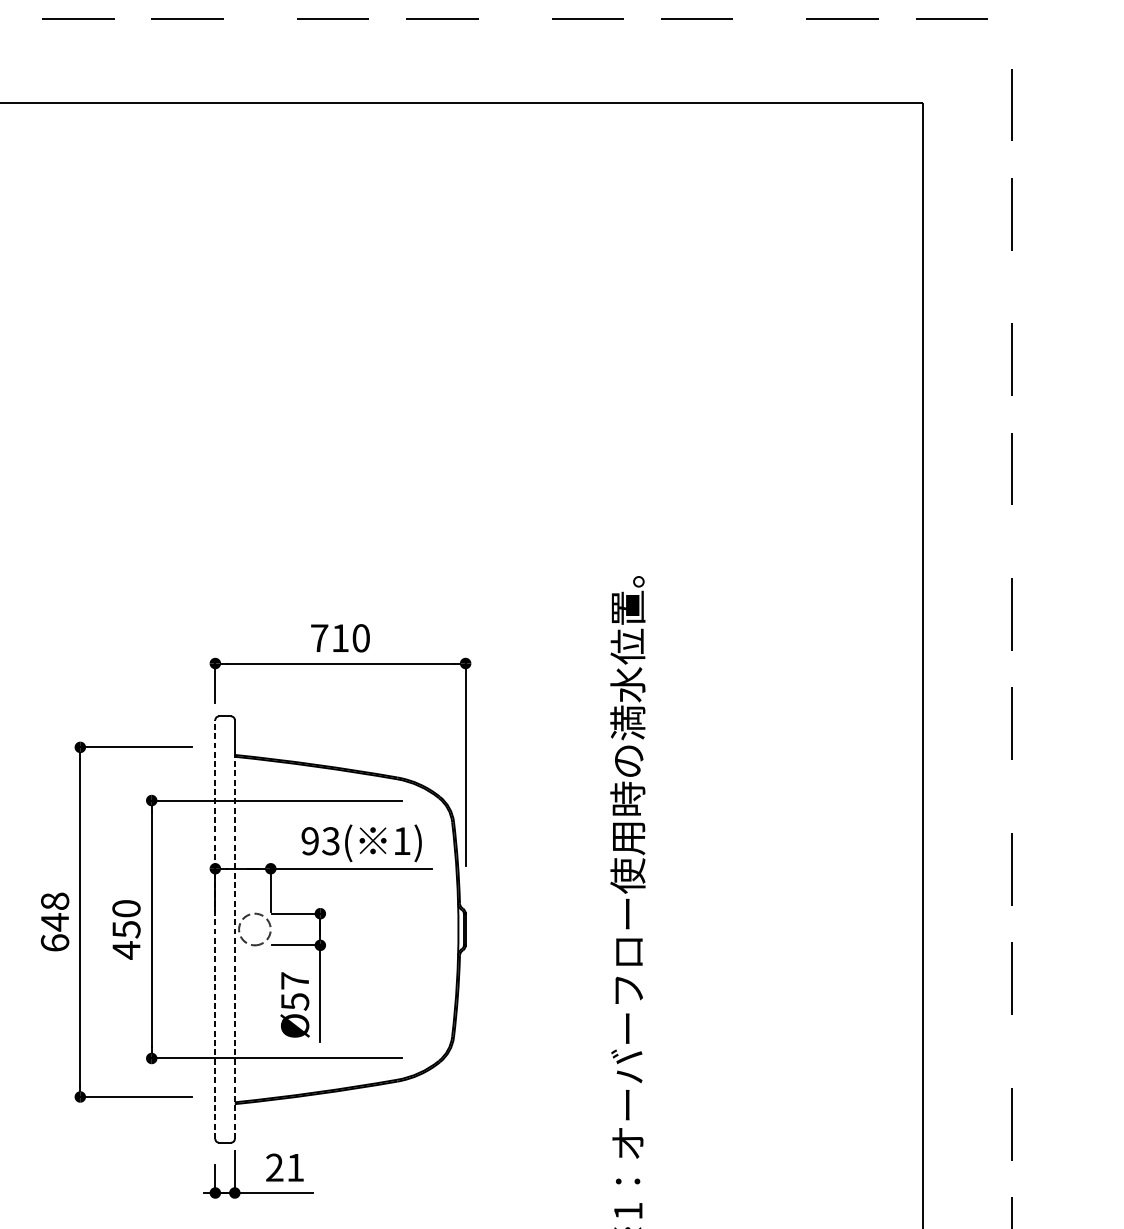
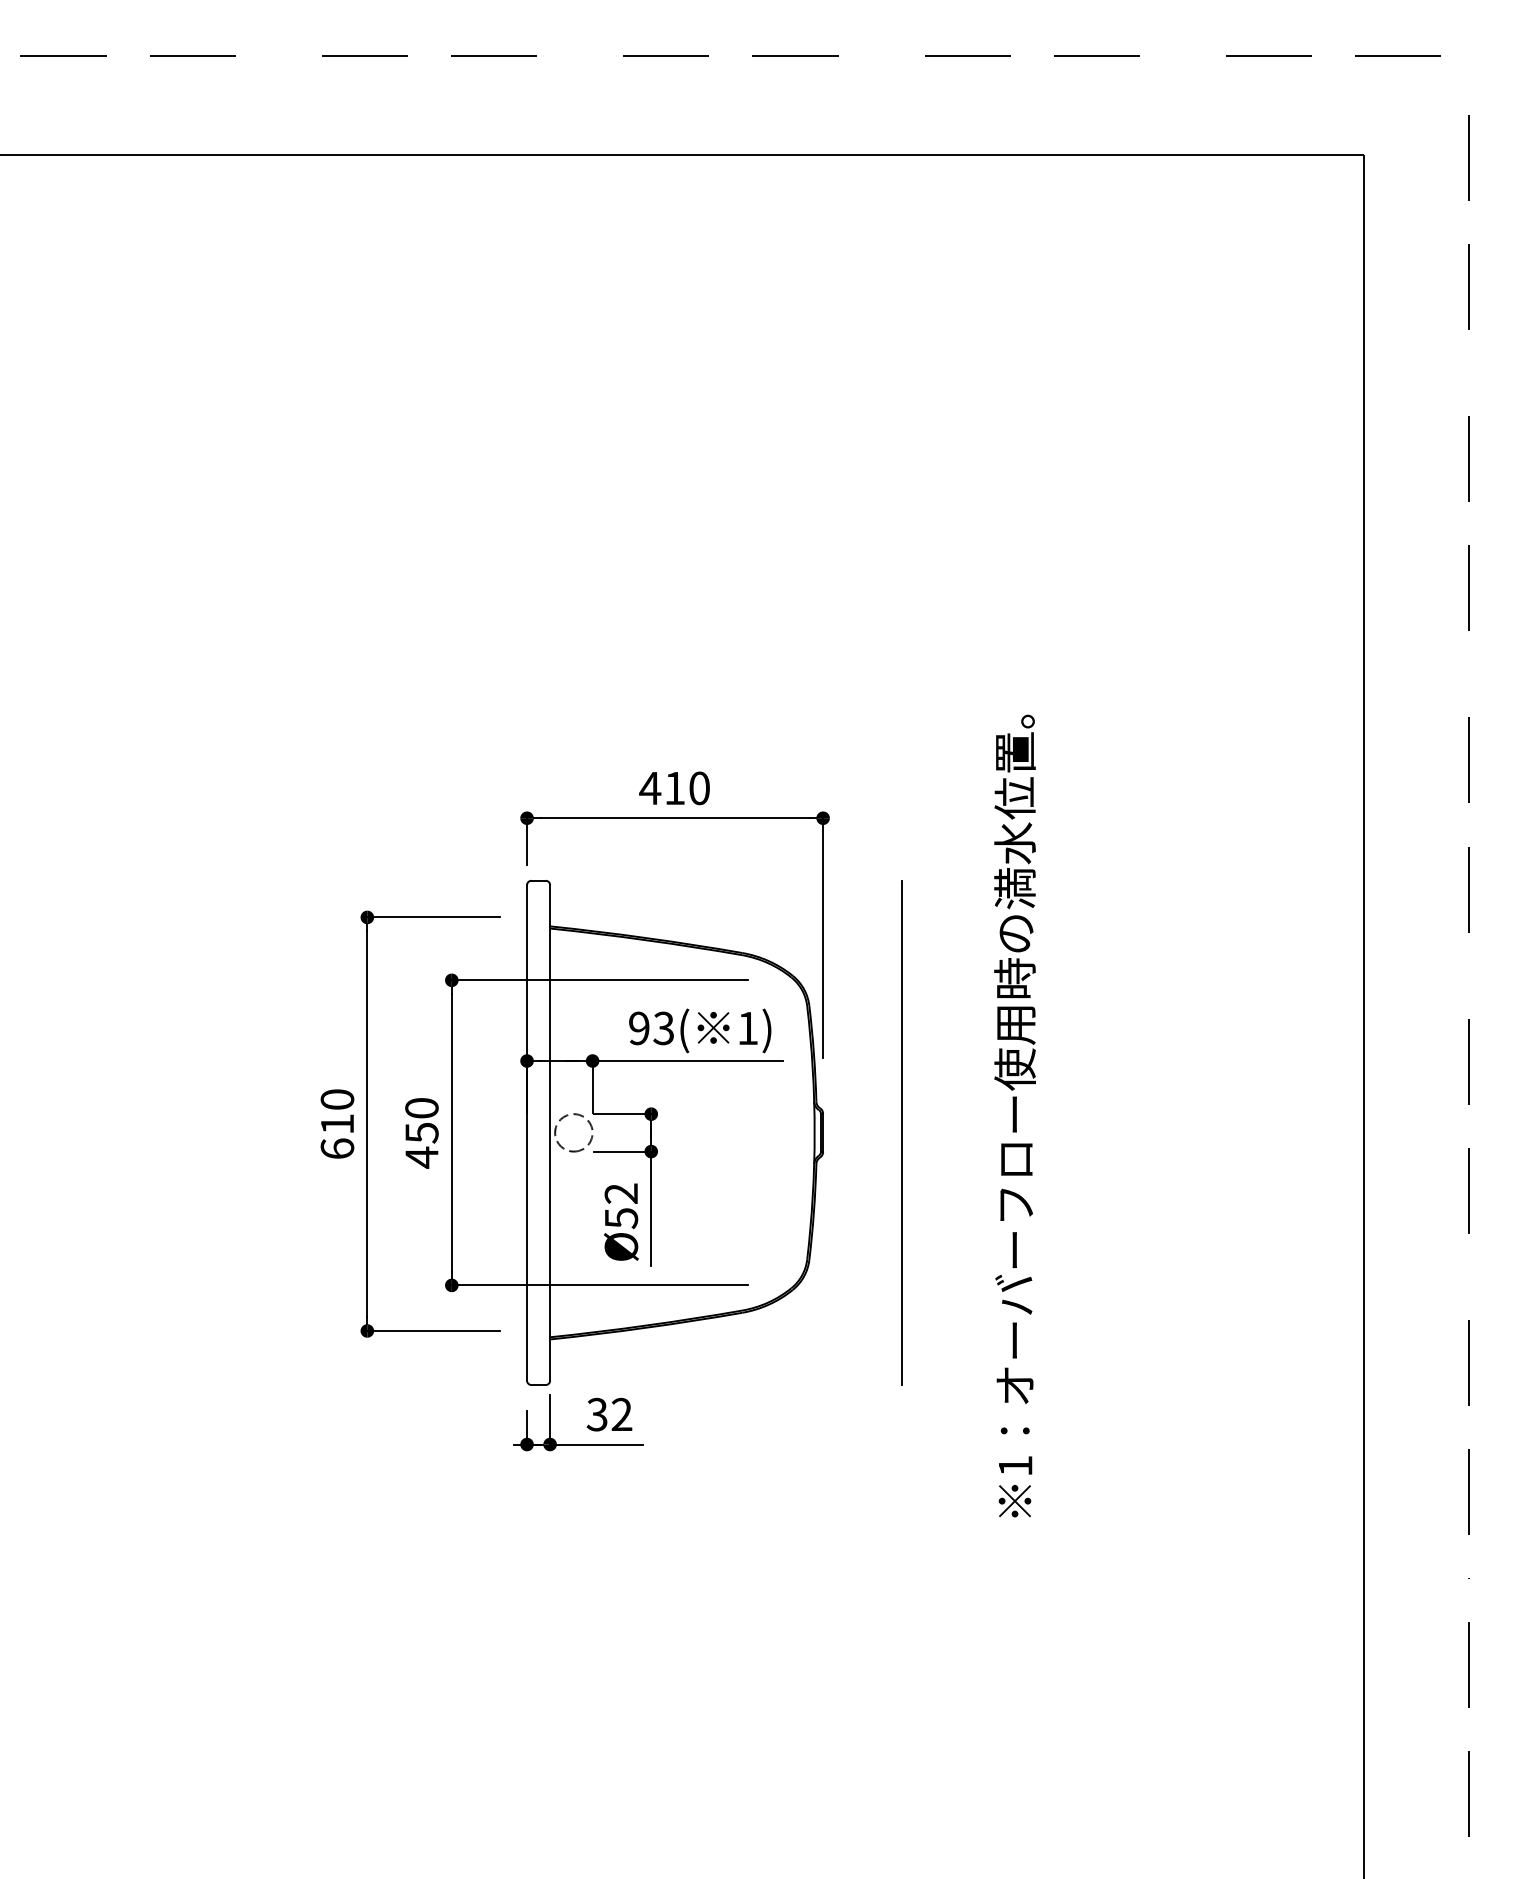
text: (319, 638) -> (650, 788), 710 -> 410
text: (55, 912) -> (337, 1112), 648 -> 610
line: (215, 929) -> (527, 1132), dashed -> solid
line: (532, 929) -> (902, 1132), added
line: (235, 946) -> (550, 1153), dashed -> solid
text: (294, 980) -> (620, 1193), Ø57 -> Ø52
text: (285, 1167) -> (609, 1414), 21 -> 32

